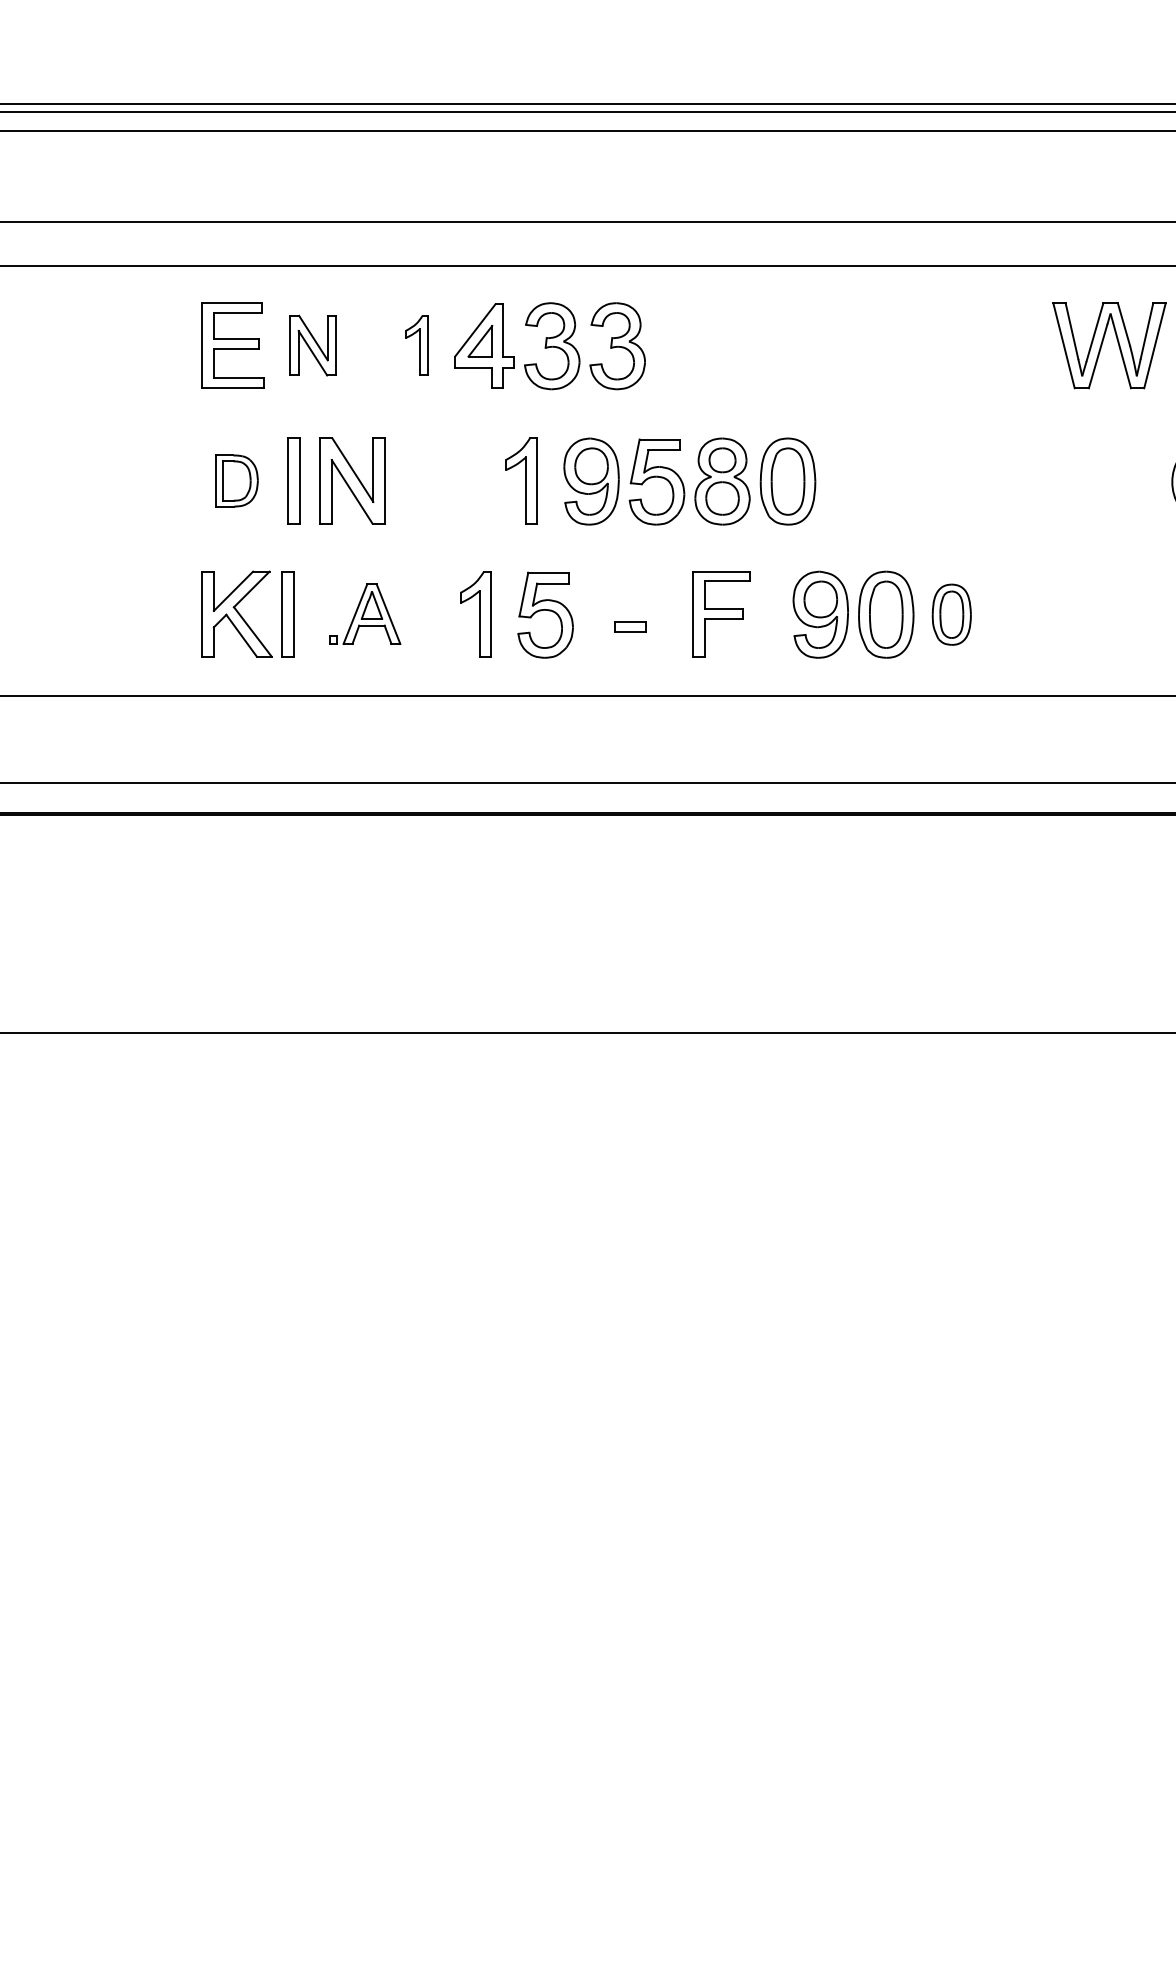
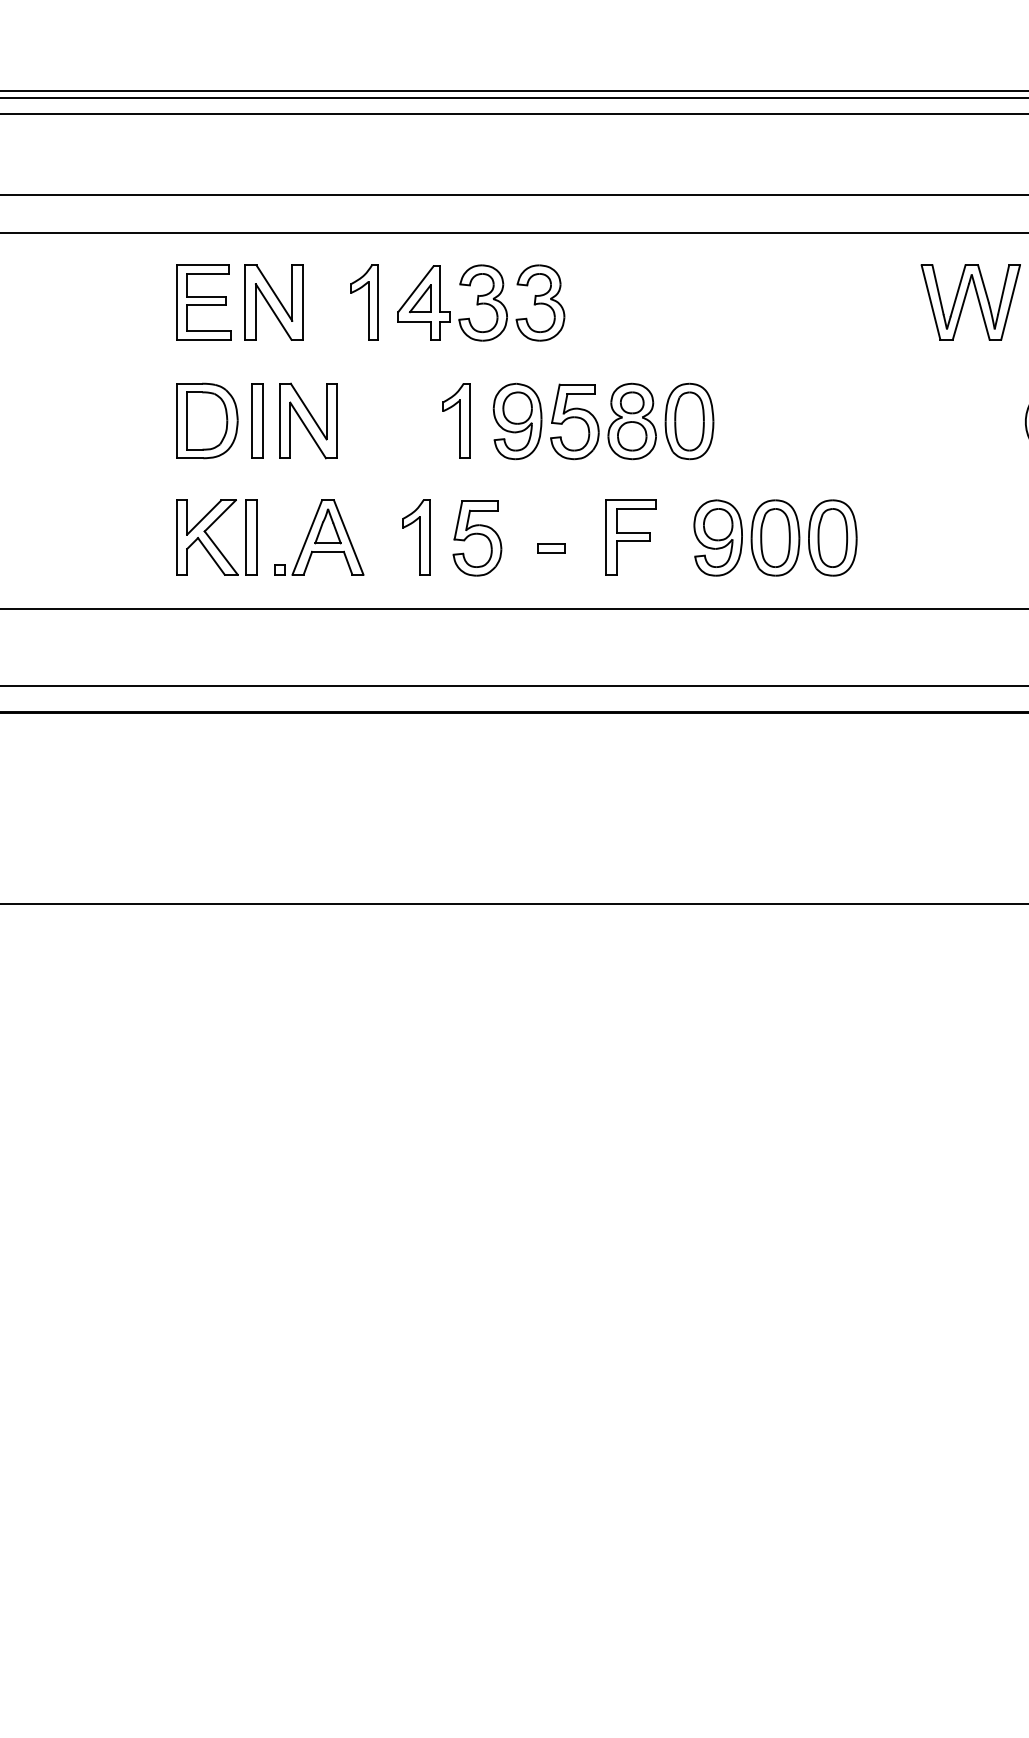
part: (312, 345) -> (273, 302), size x1.43
part: (416, 345) -> (364, 302), size x1.43
part: (237, 480) -> (207, 420), size x1.67
part: (365, 614) -> (319, 537), size x1.43
part: (951, 614) -> (832, 537), size x1.43

